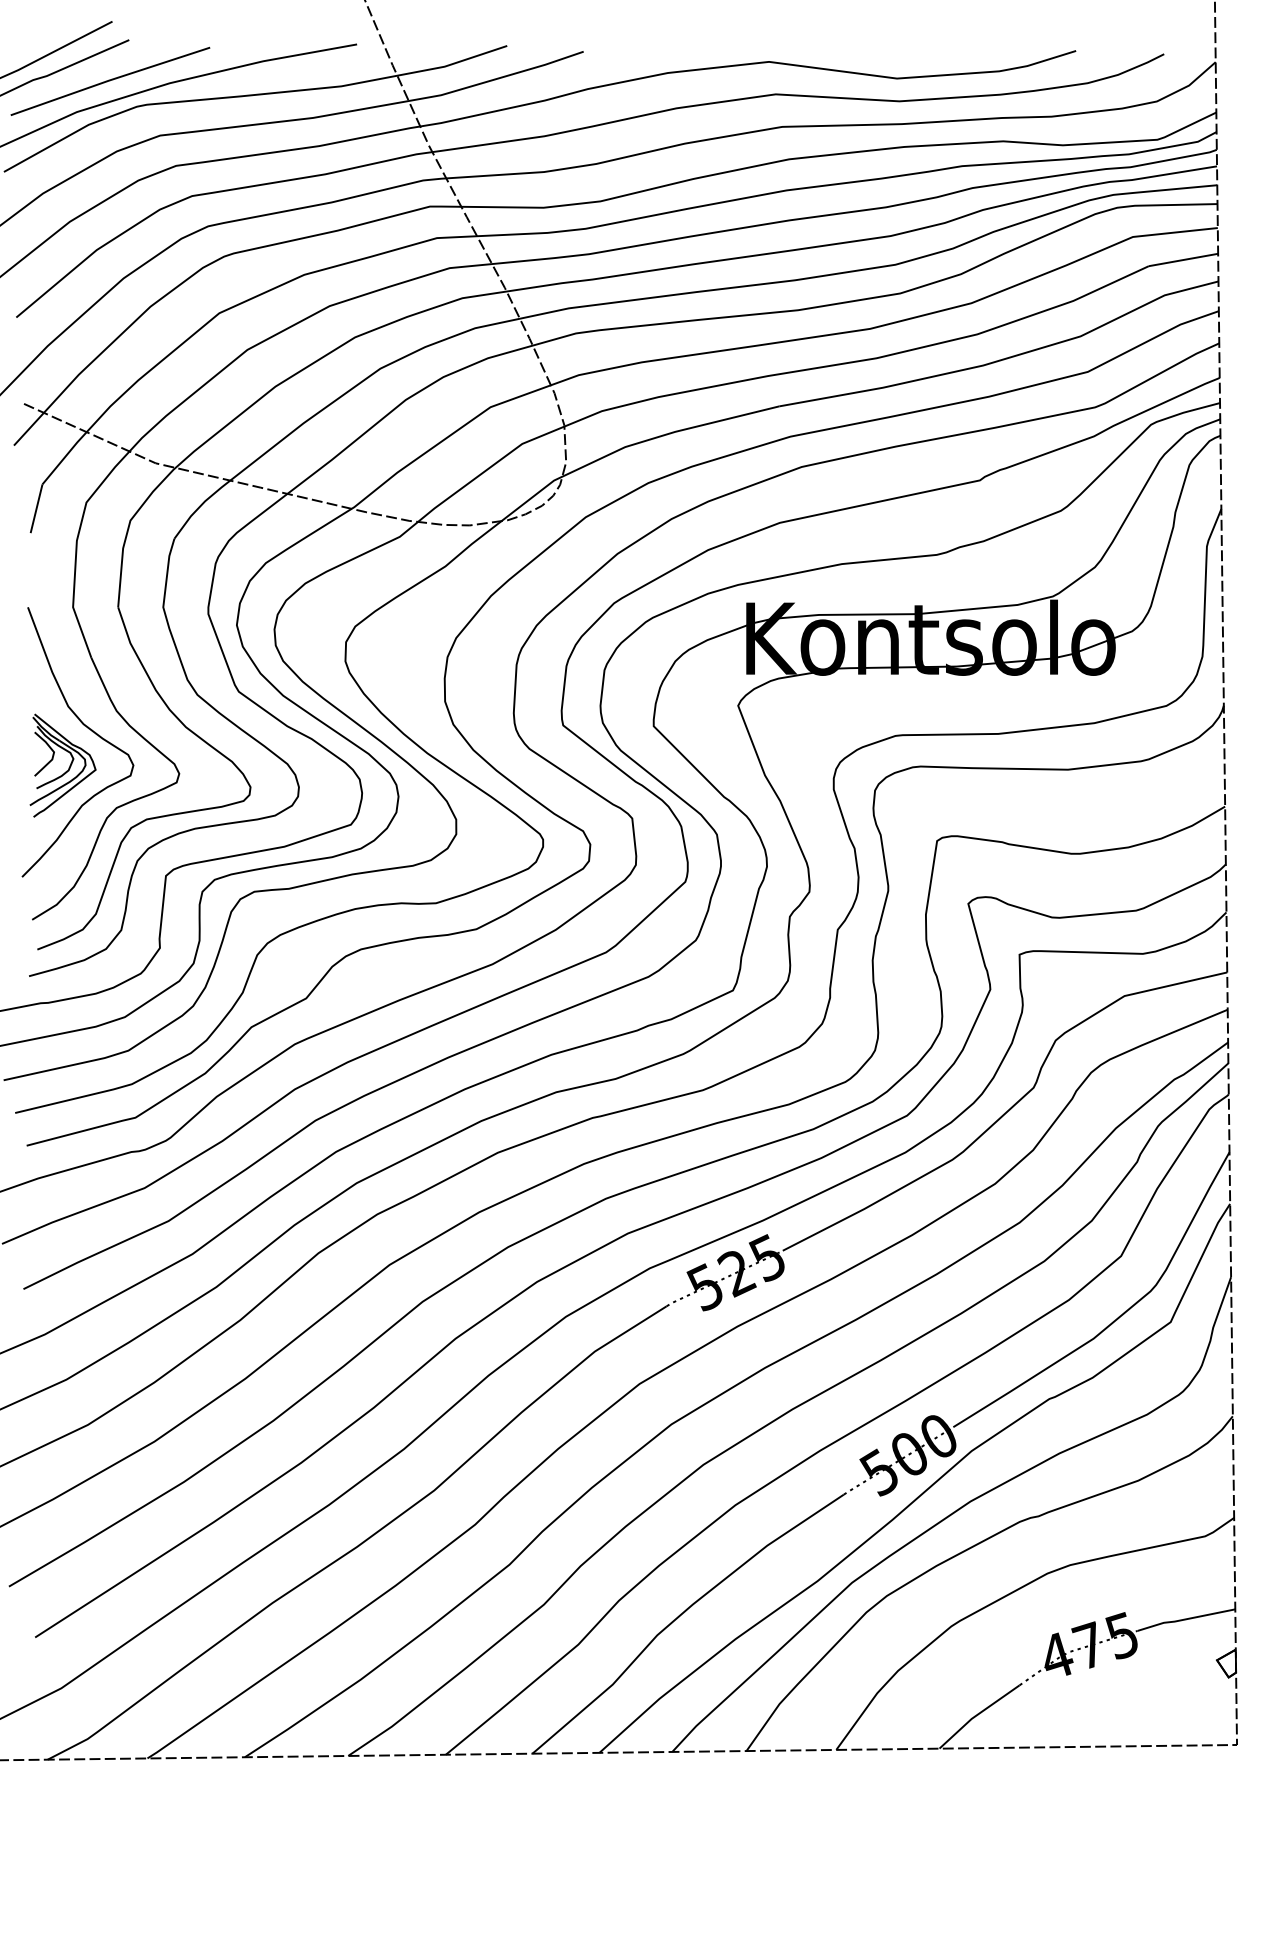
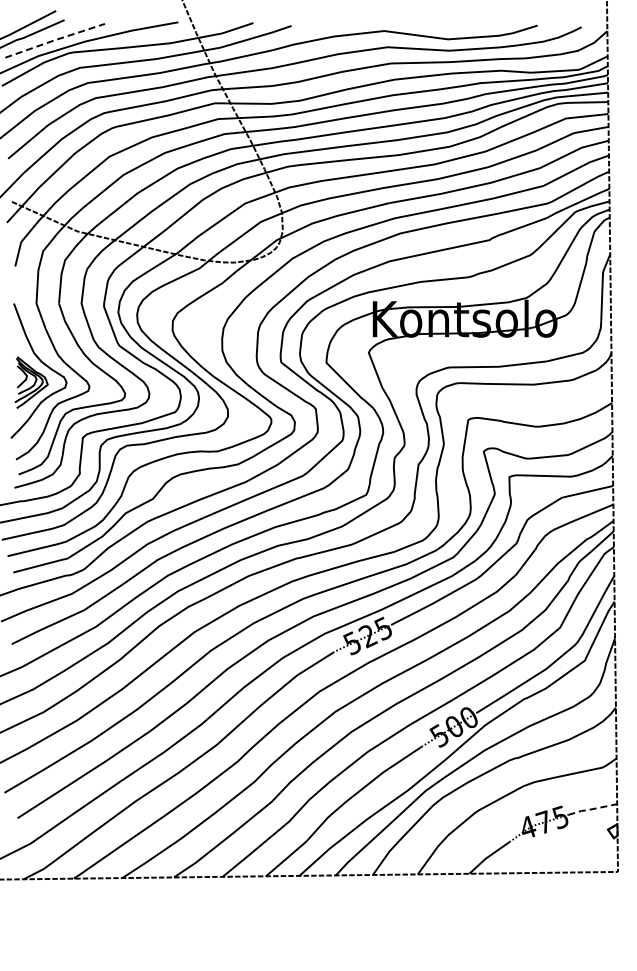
line: (111, 80) -> (55, 40), solid -> dashed
line: (1183, 1619) -> (591, 809), solid -> dashed

